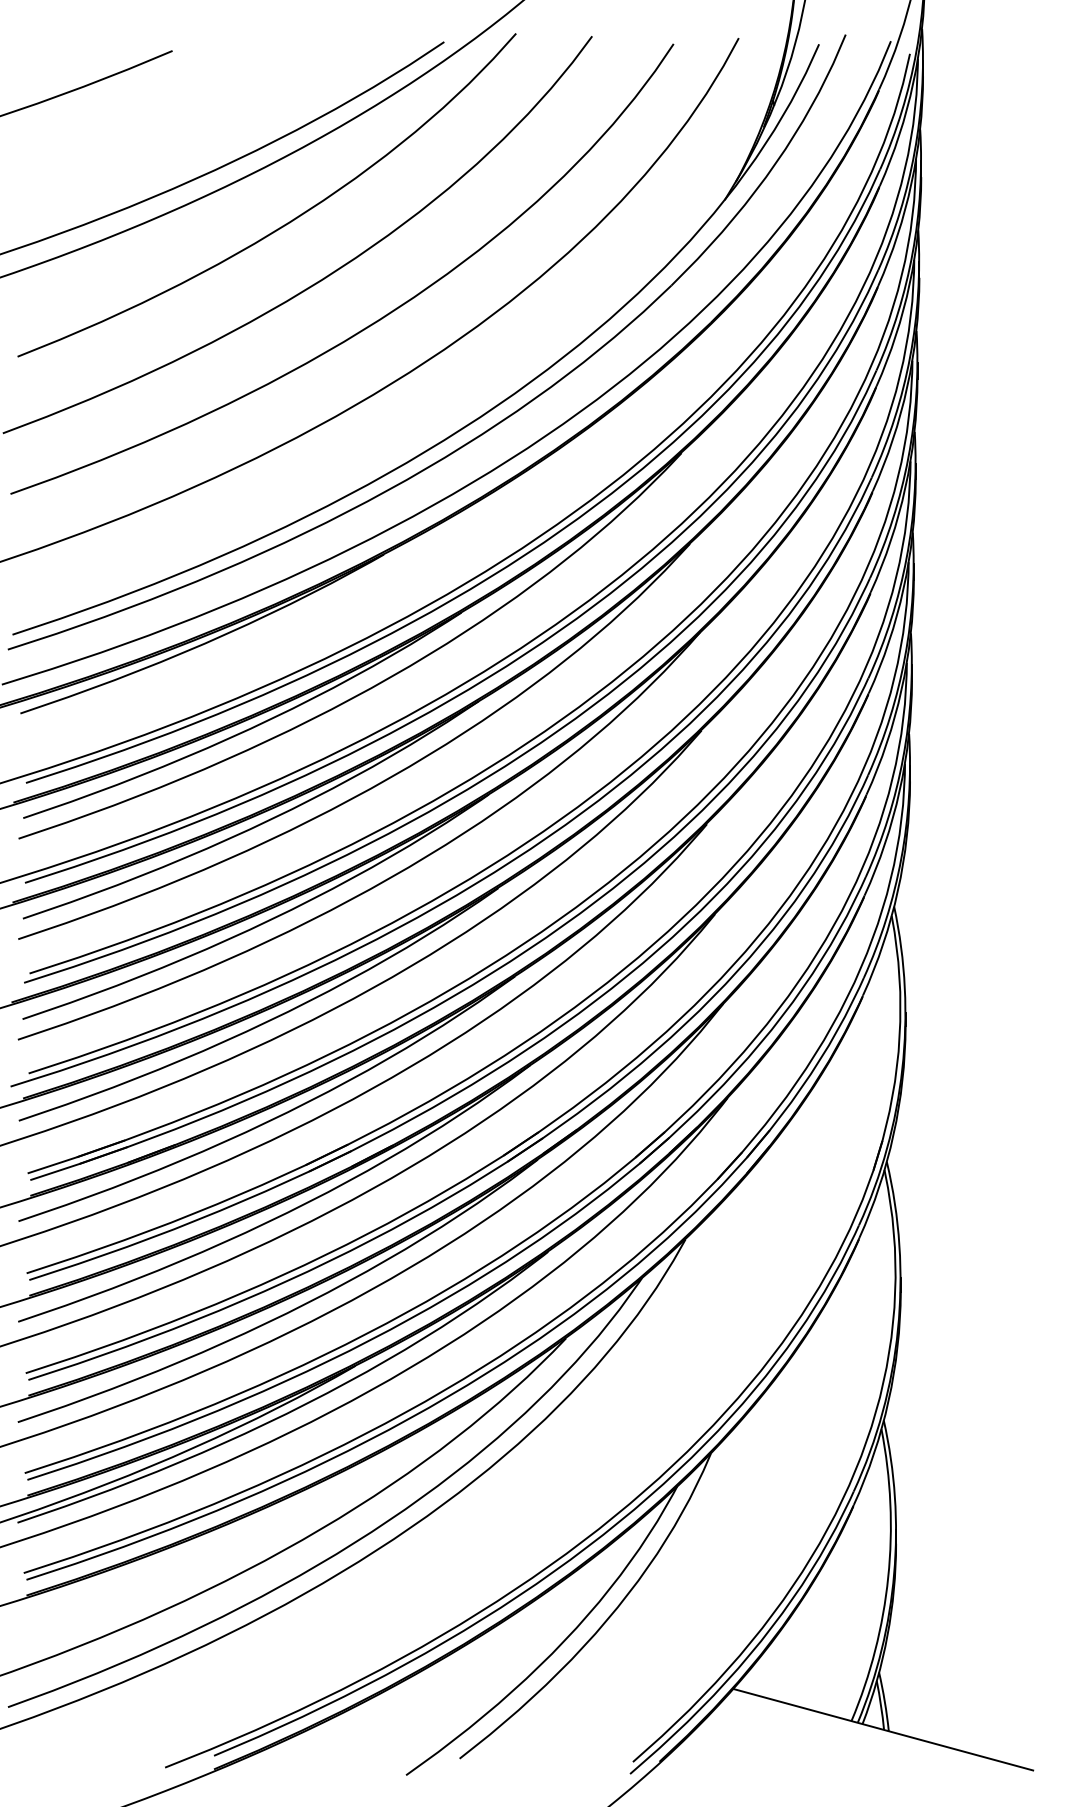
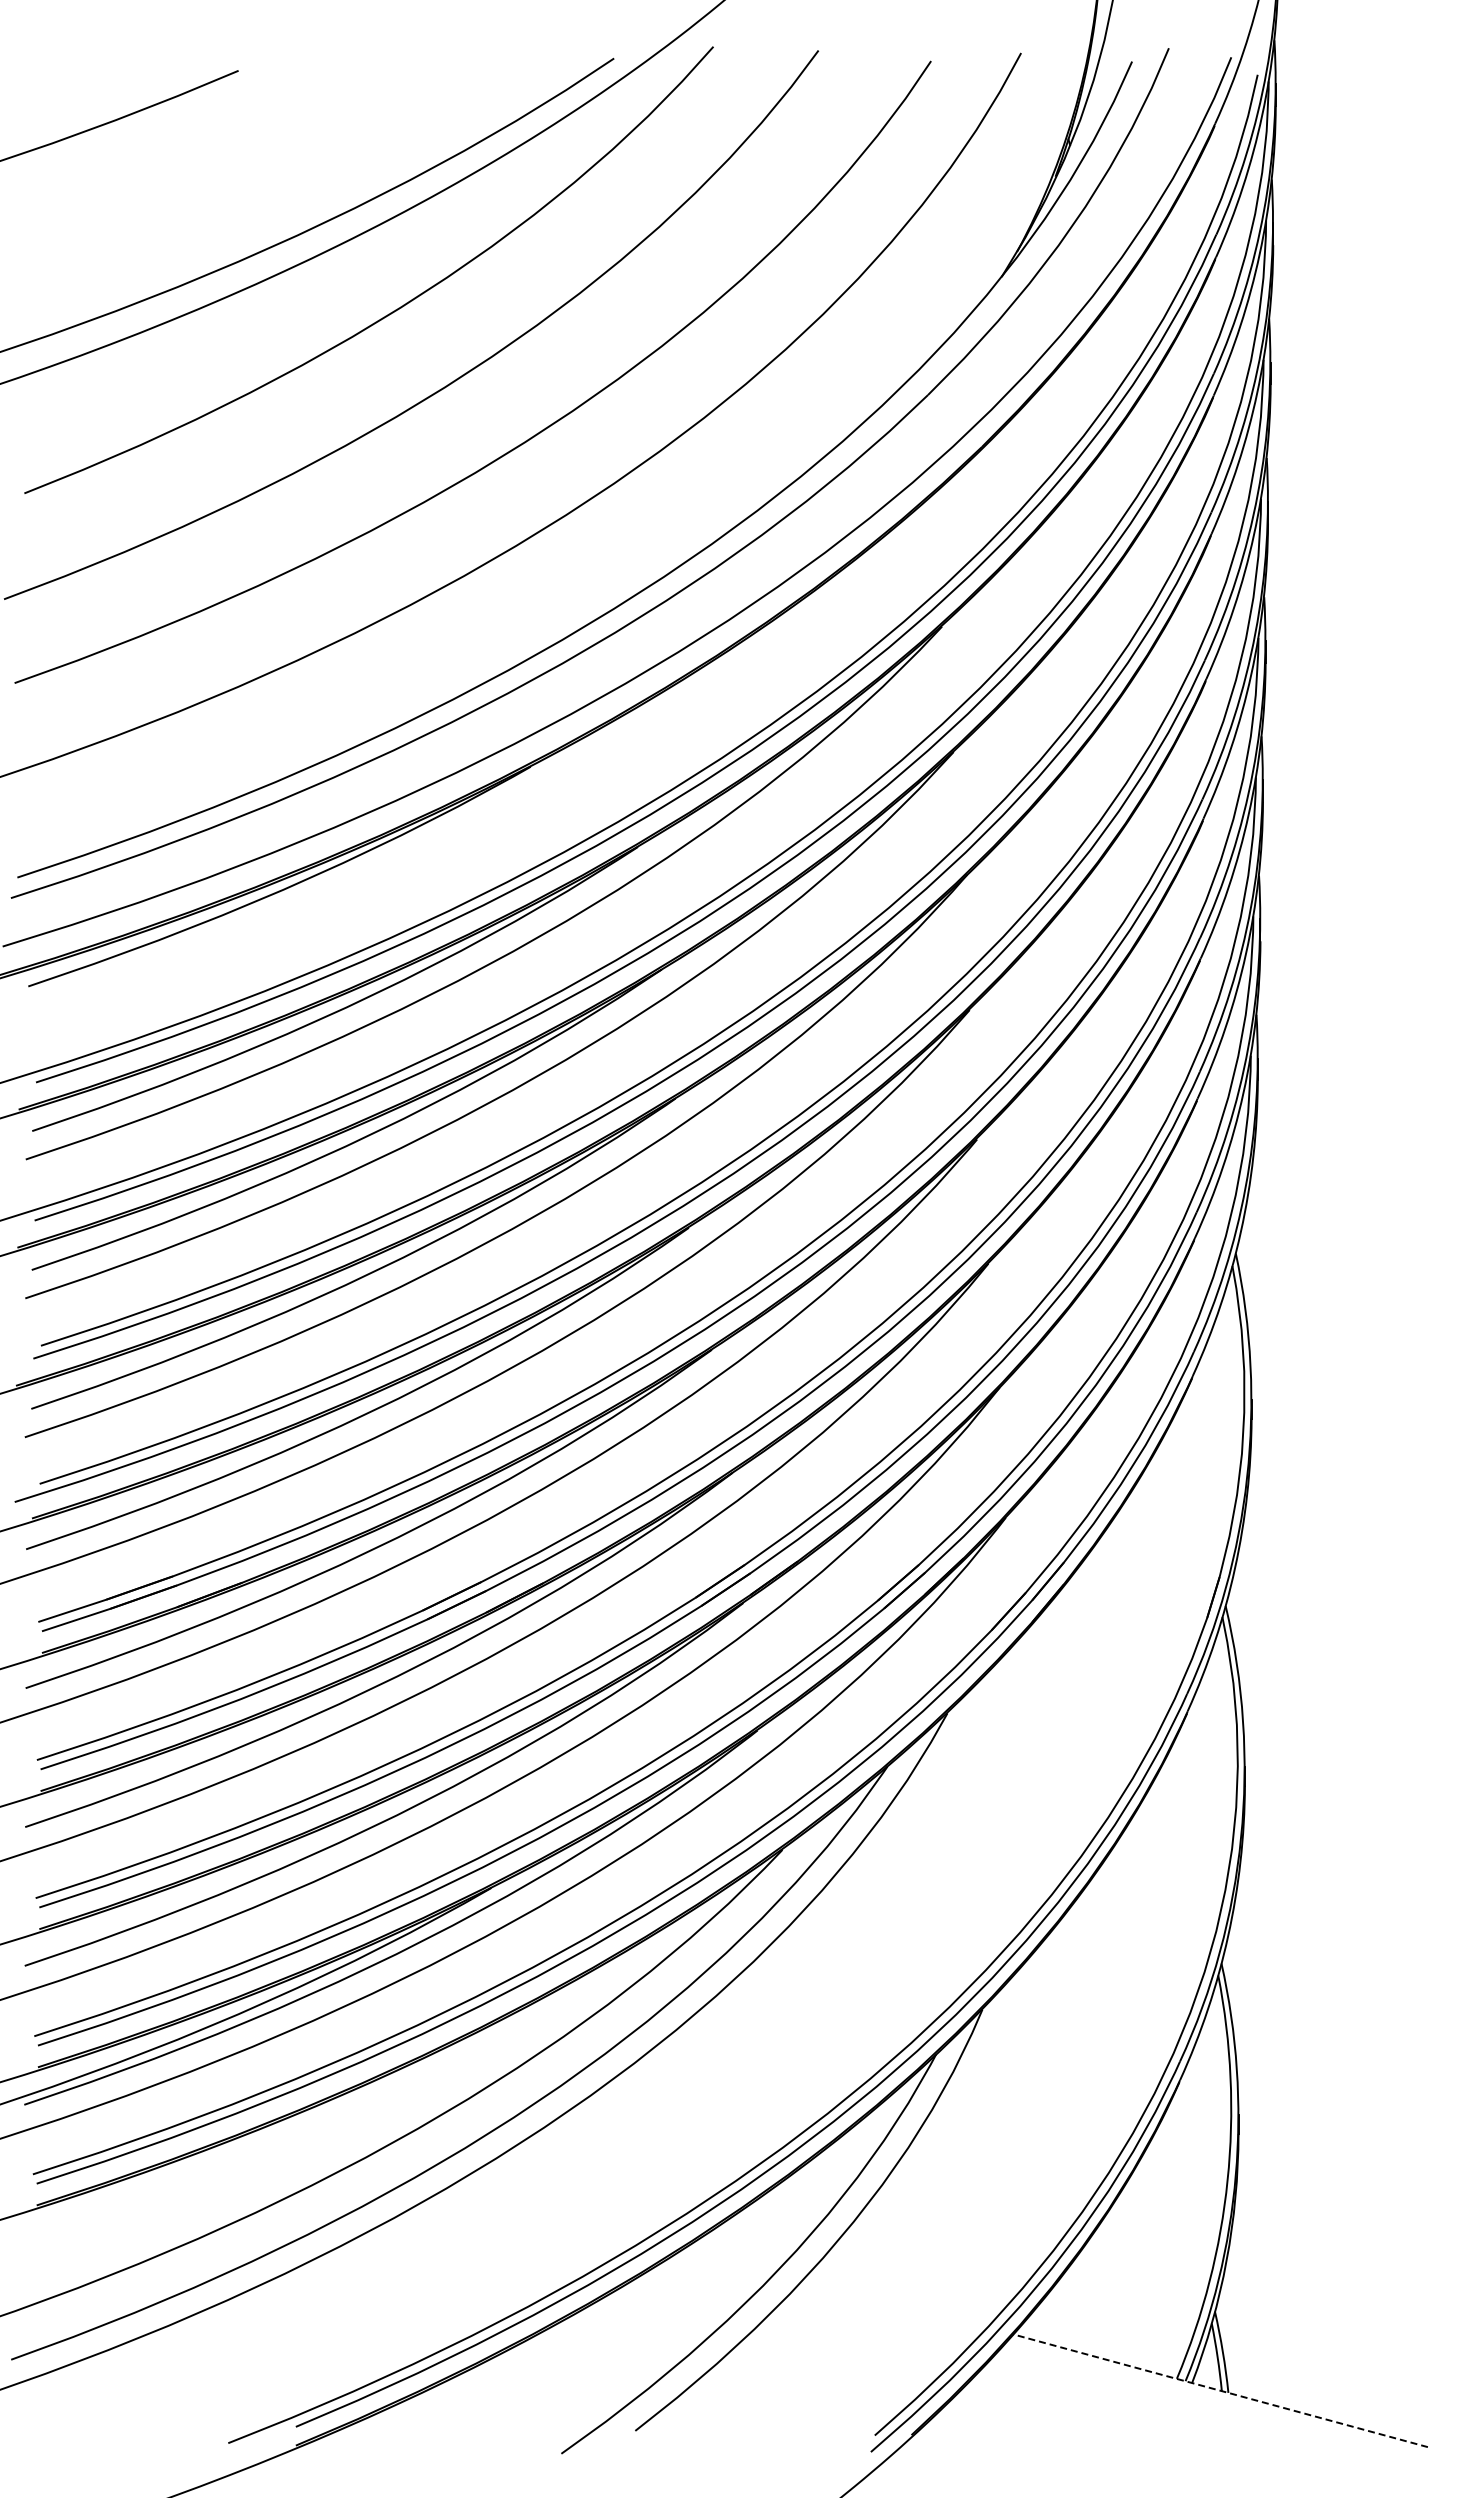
line: (883, 1729) -> (1220, 2390), solid -> dashed

